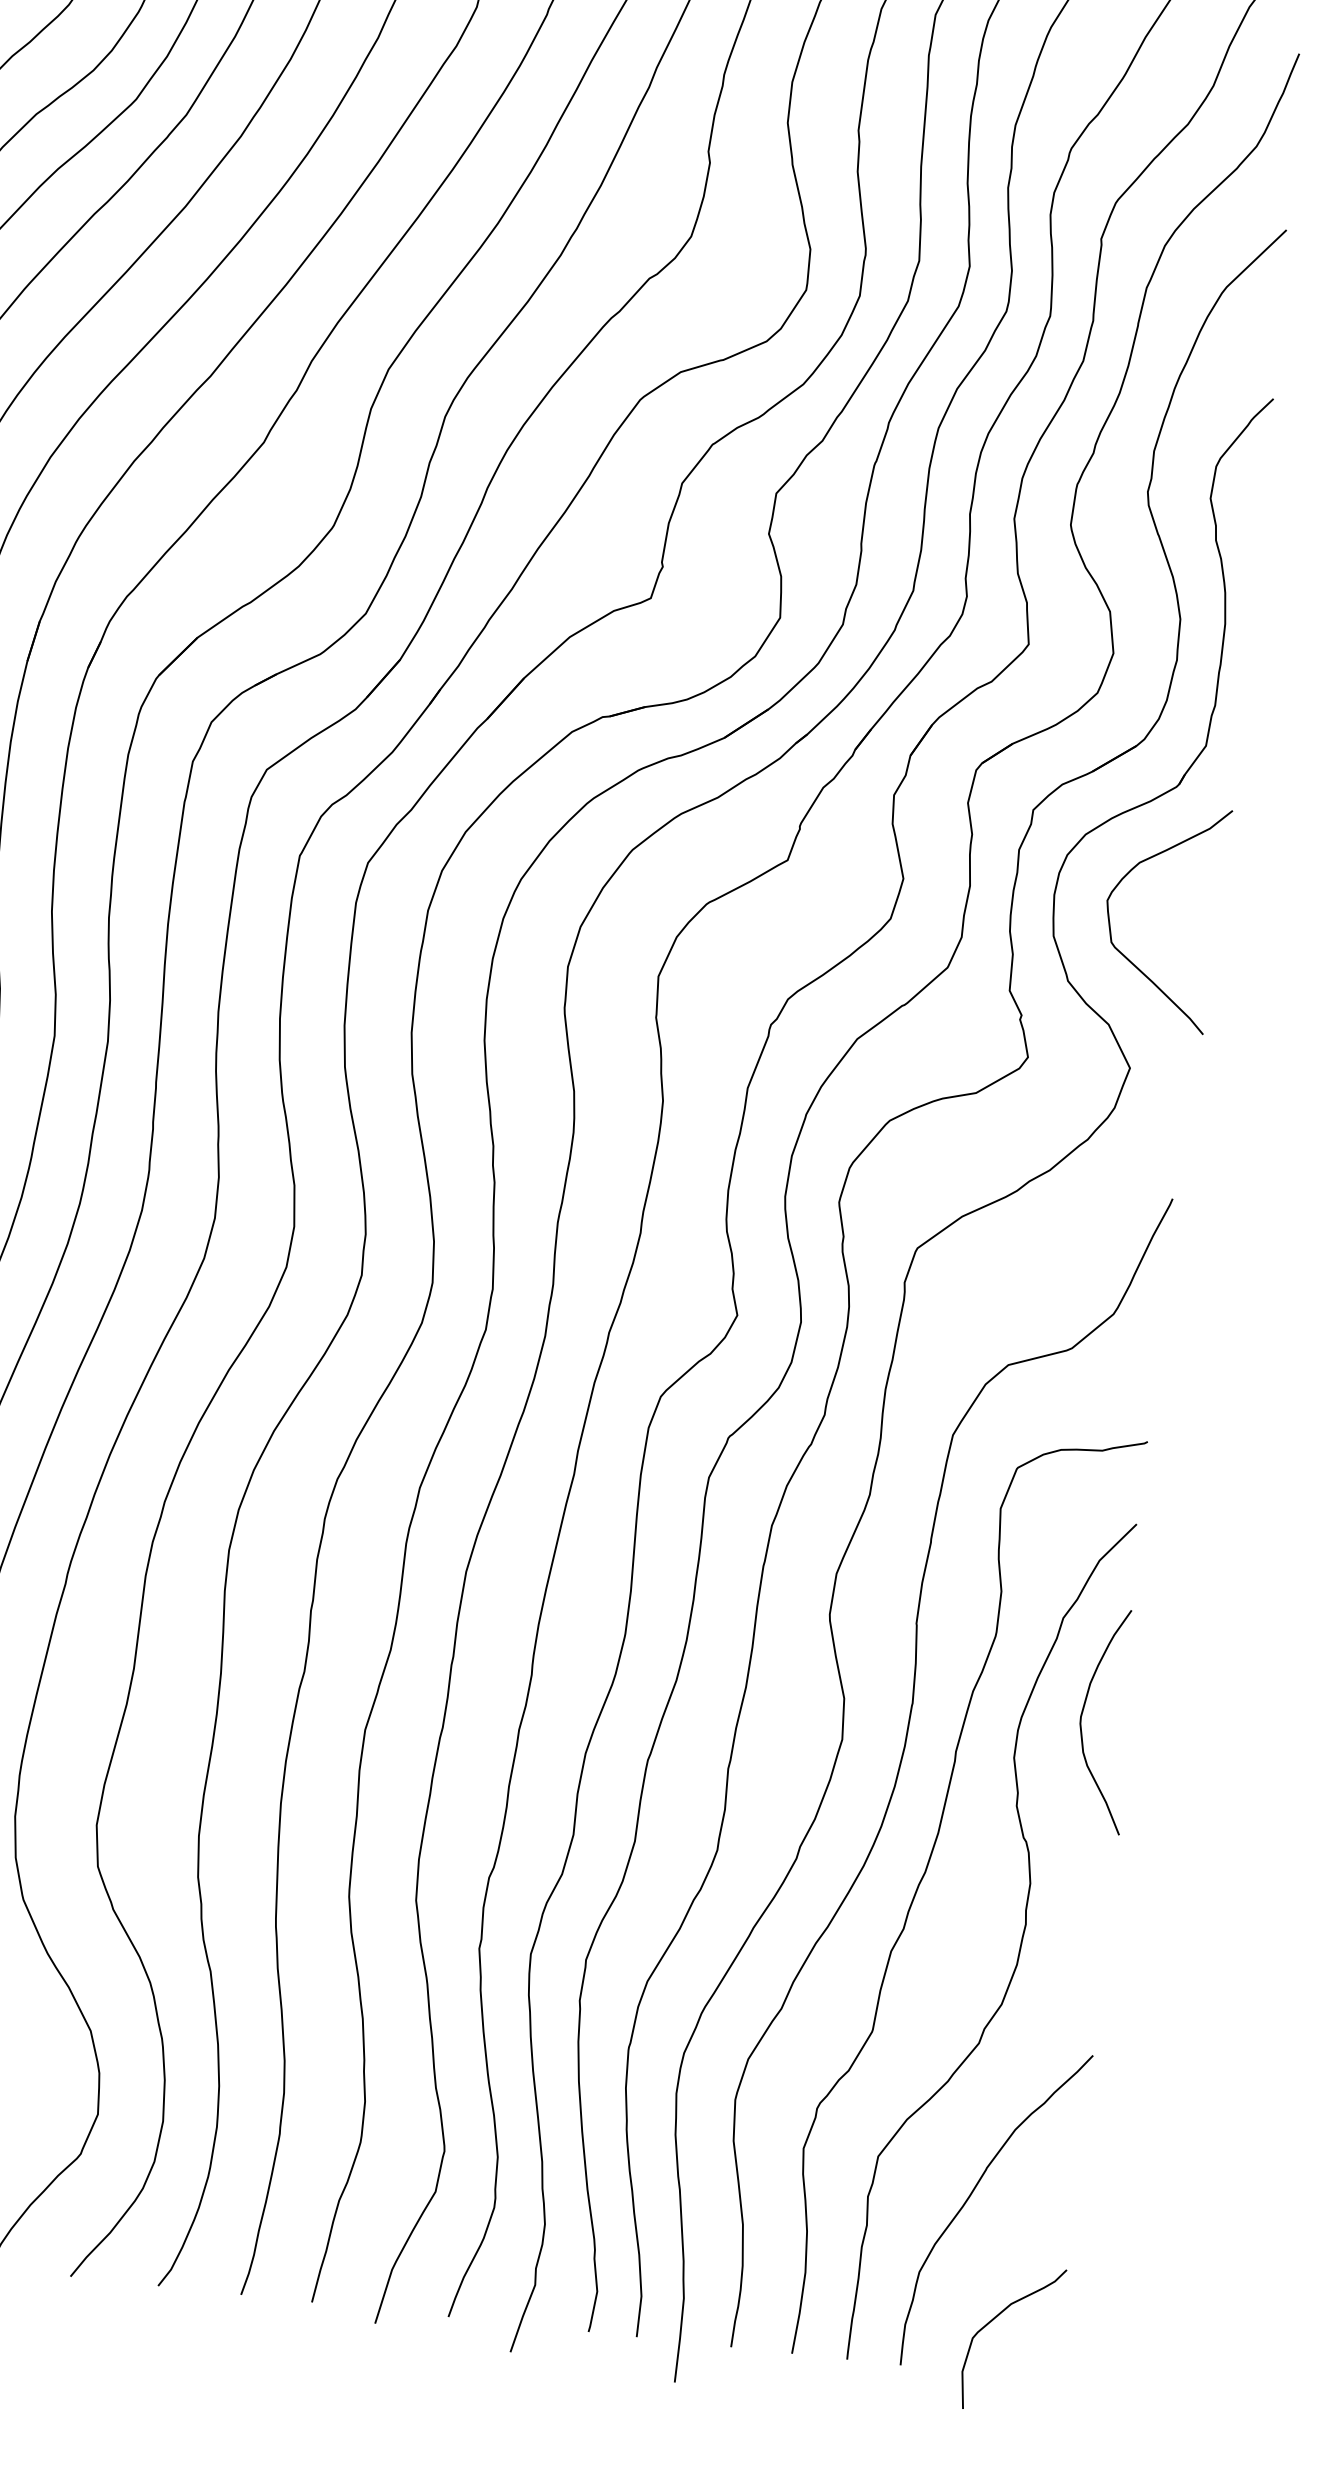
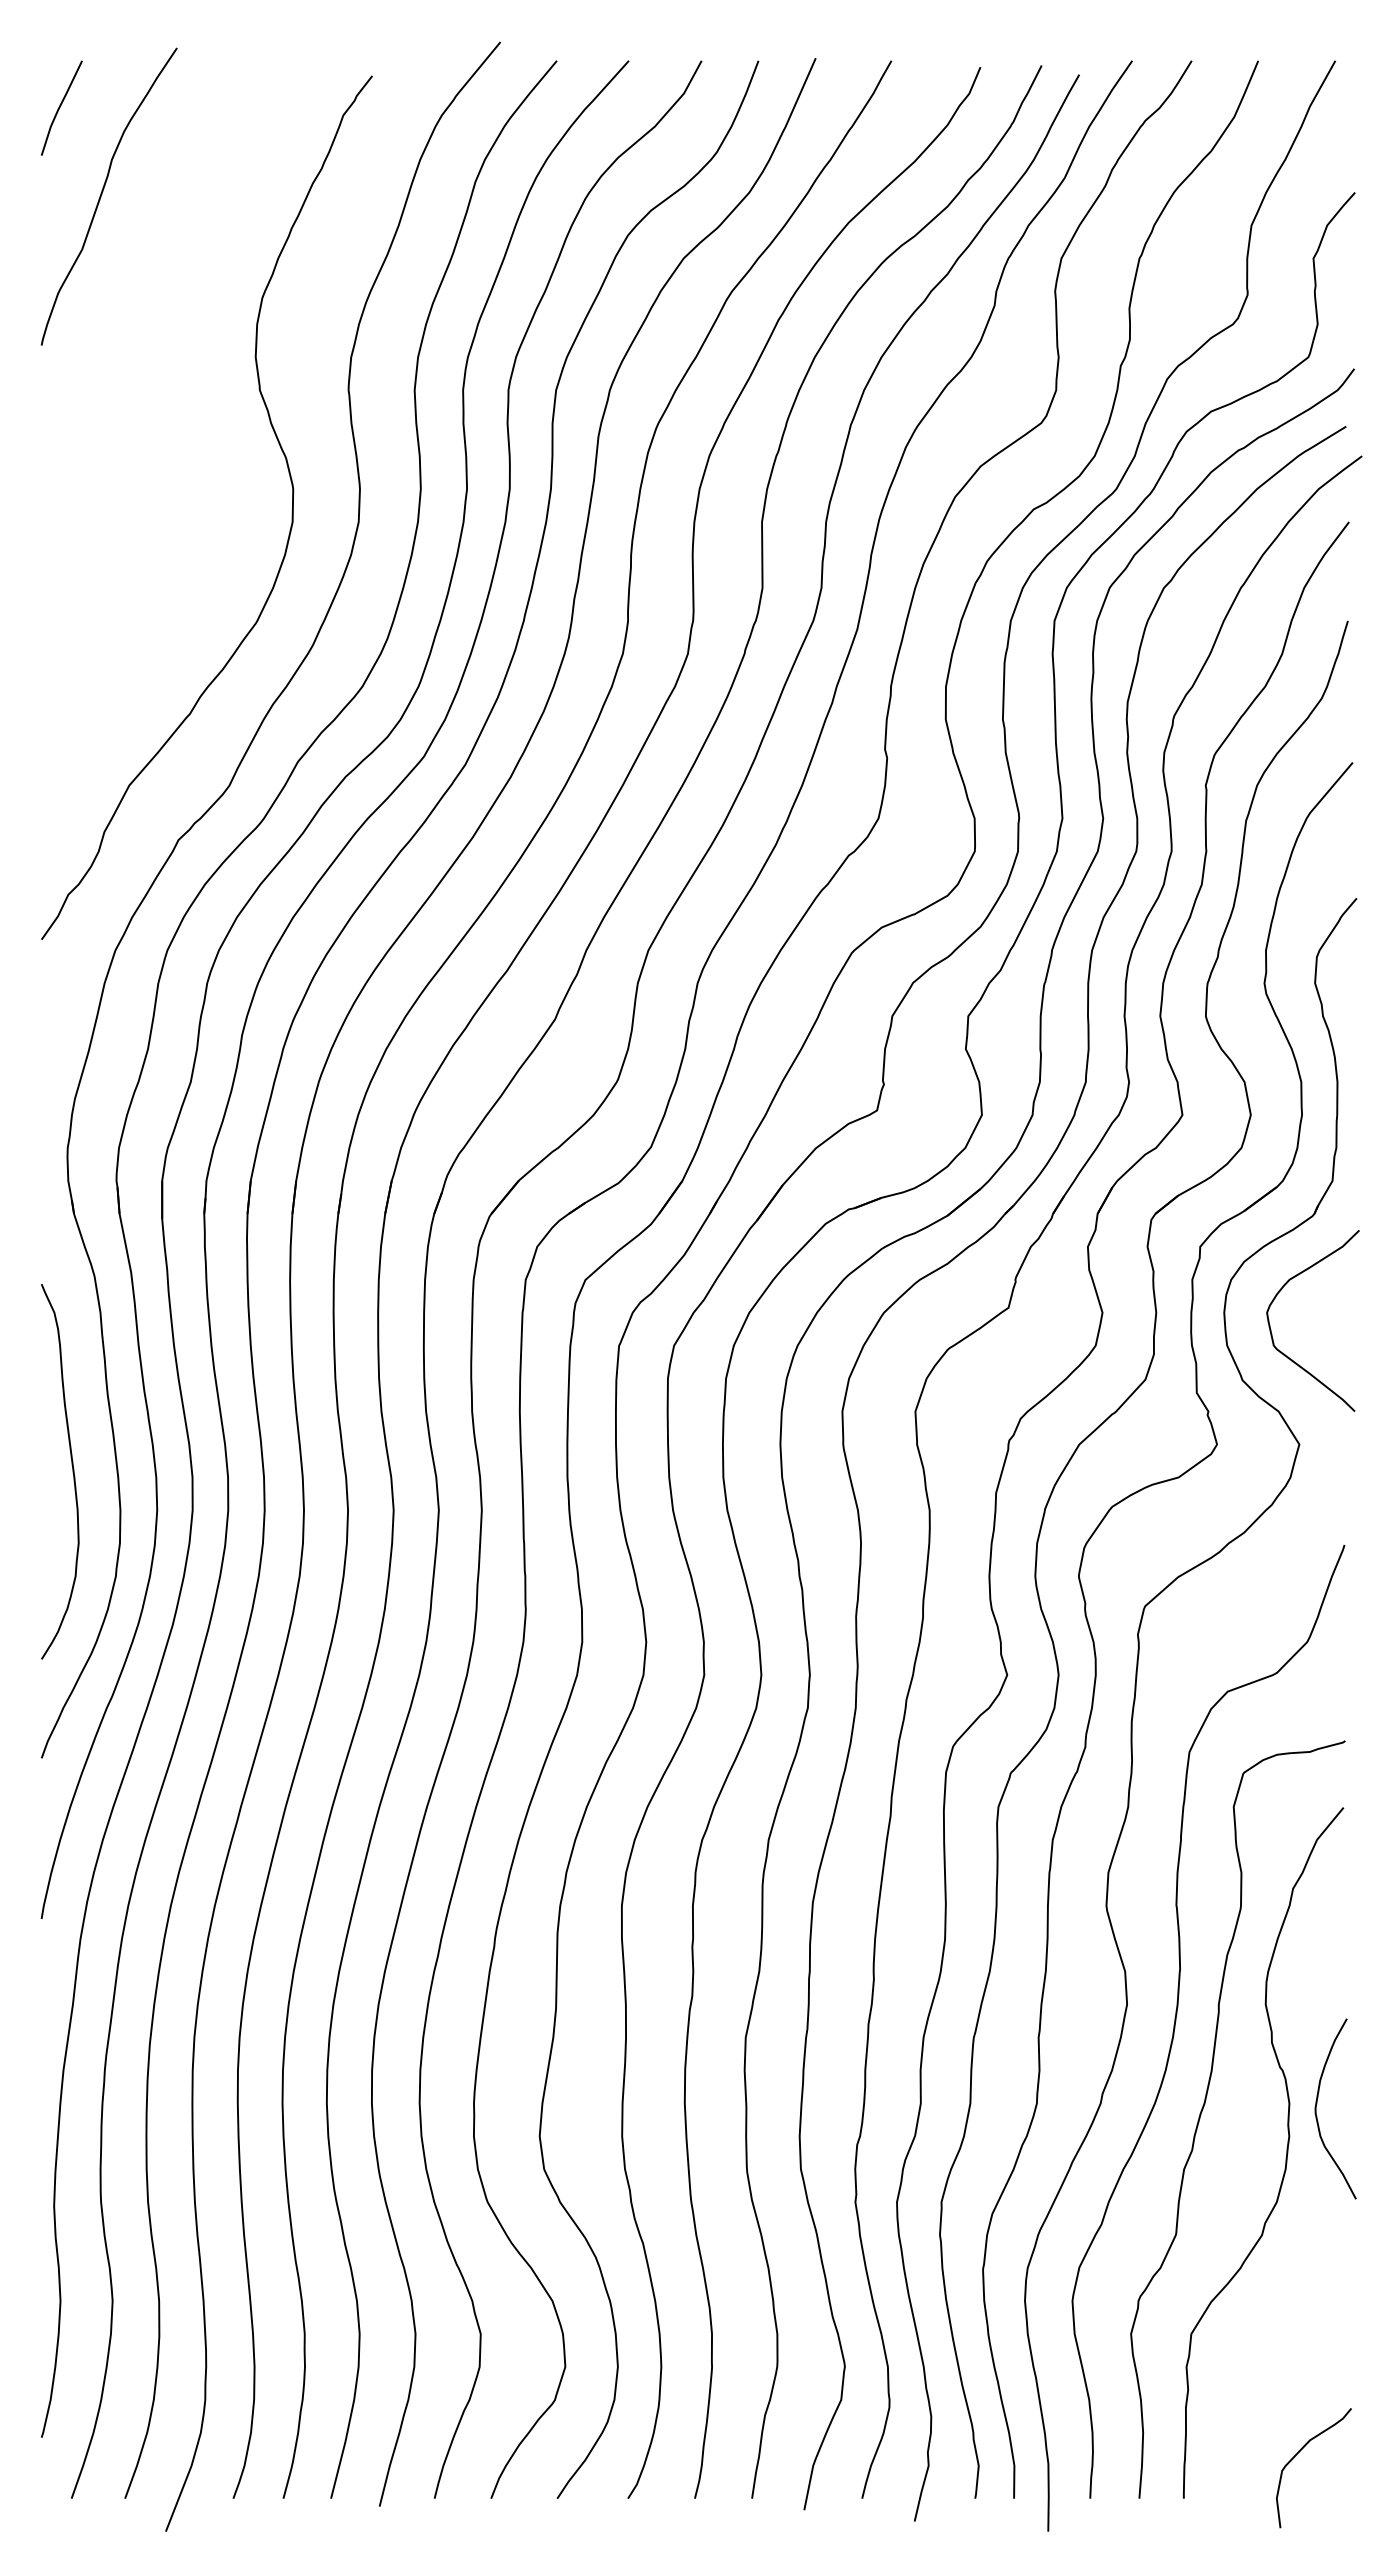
curve: (1083, 1712) -> (1317, 2104), moved
curve: (972, 2194) -> (1269, 2356), removed

